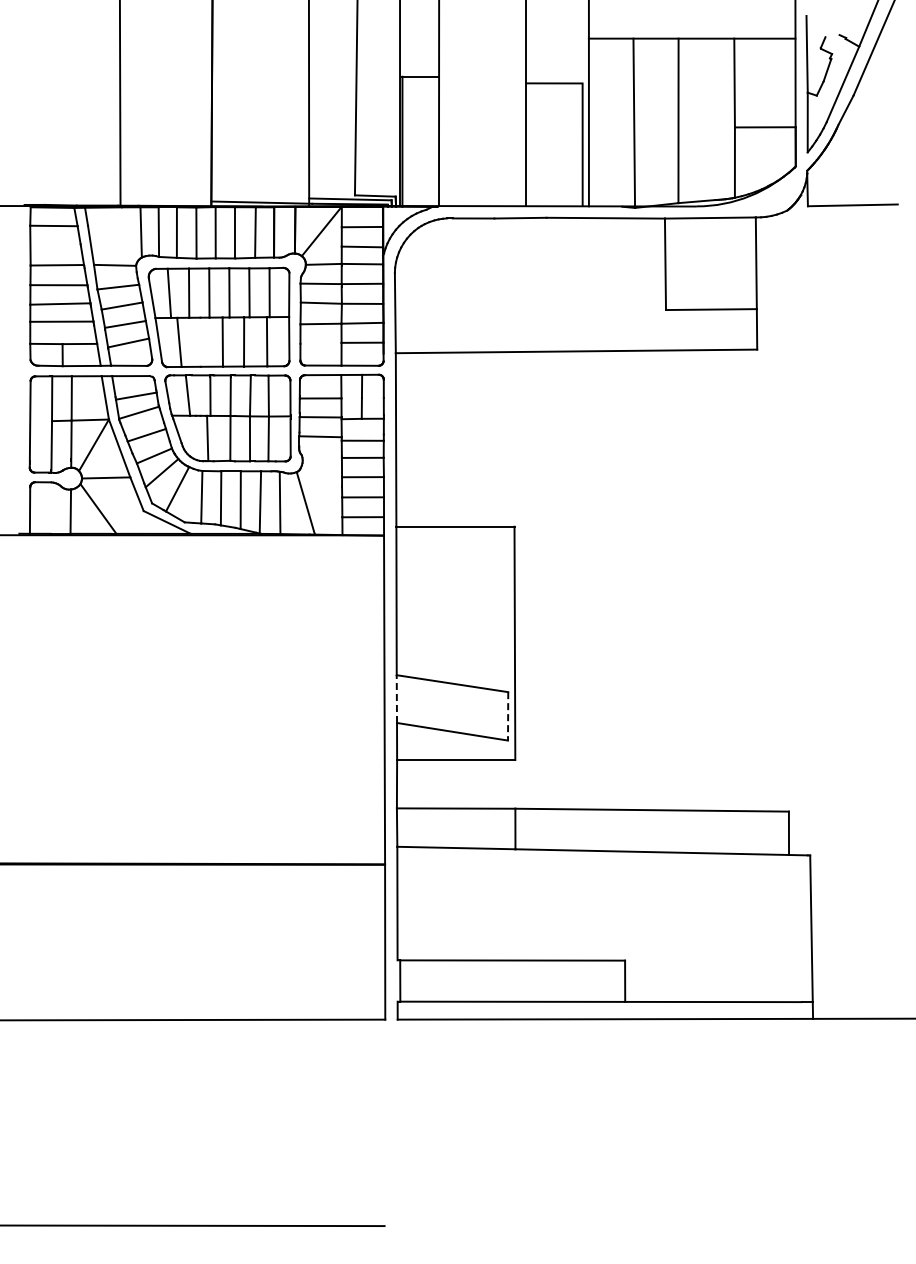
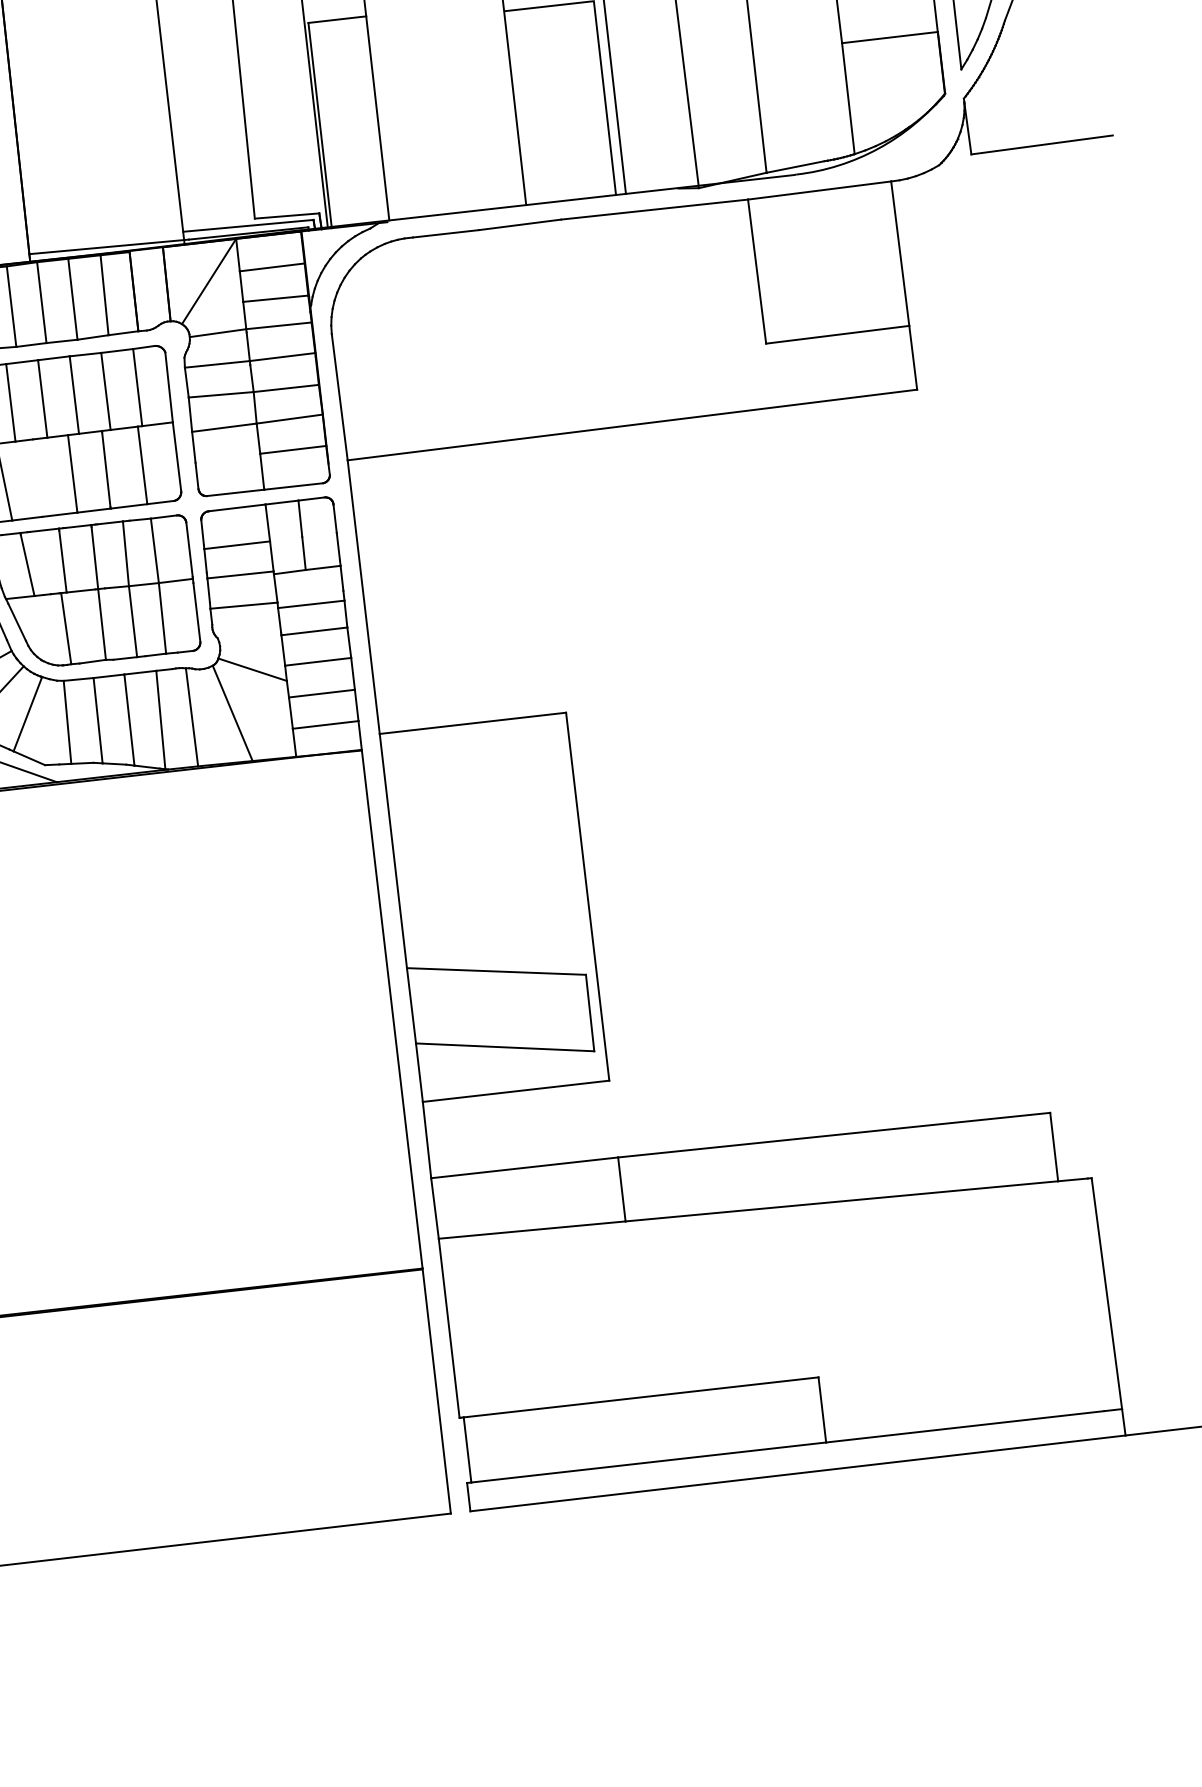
line: (321, 477) -> (252, 669), added
line: (396, 699) -> (410, 1006), dashed -> solid
line: (508, 716) -> (590, 1013), dashed -> solid

